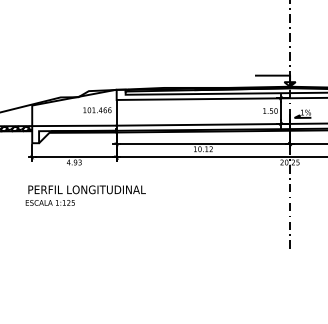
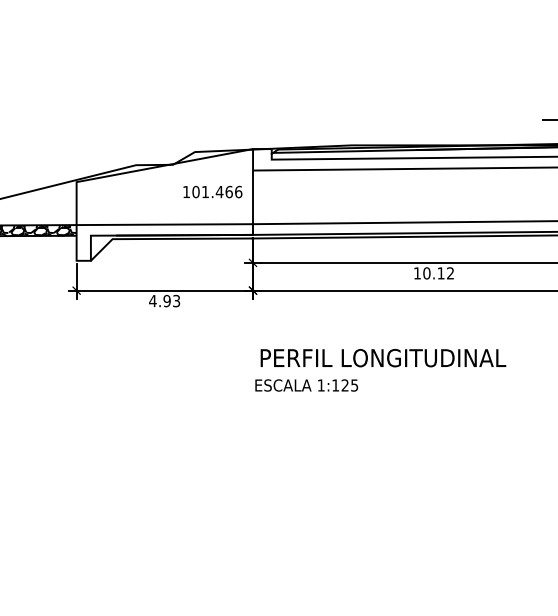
text: (85, 195) -> (380, 370), moved

